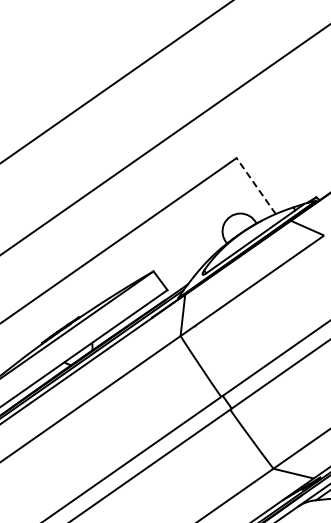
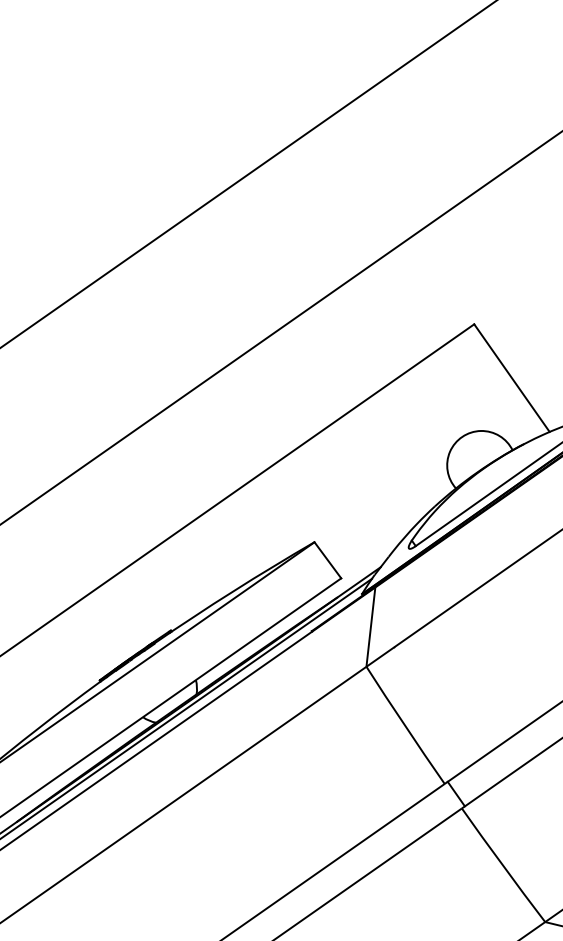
line: (255, 185) -> (510, 376), dashed -> solid

